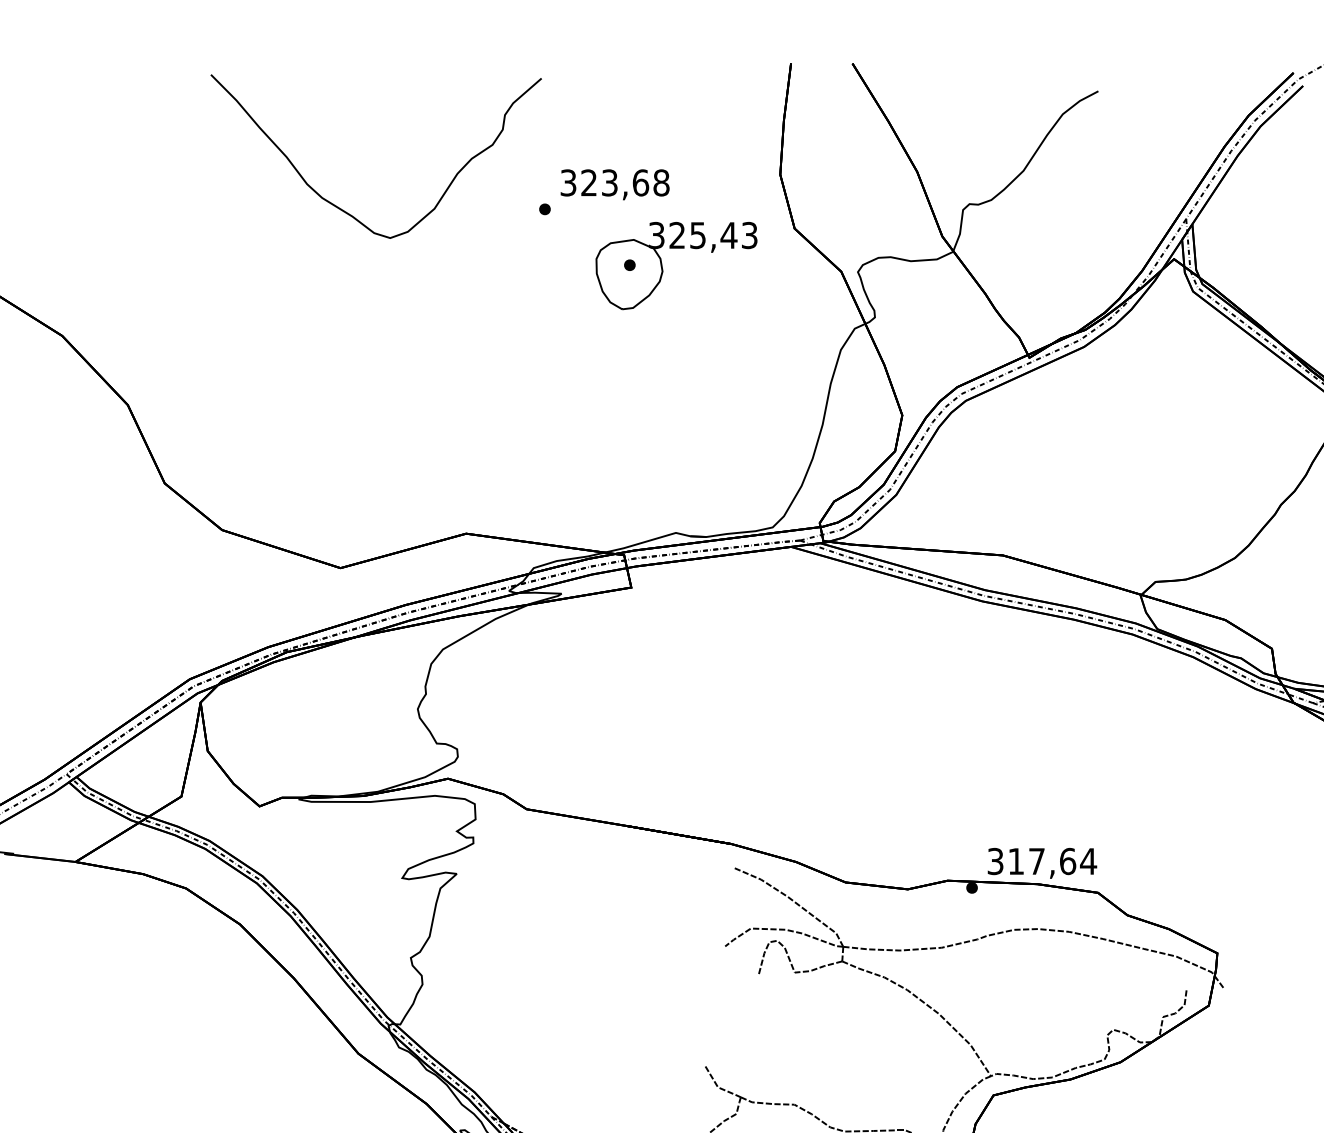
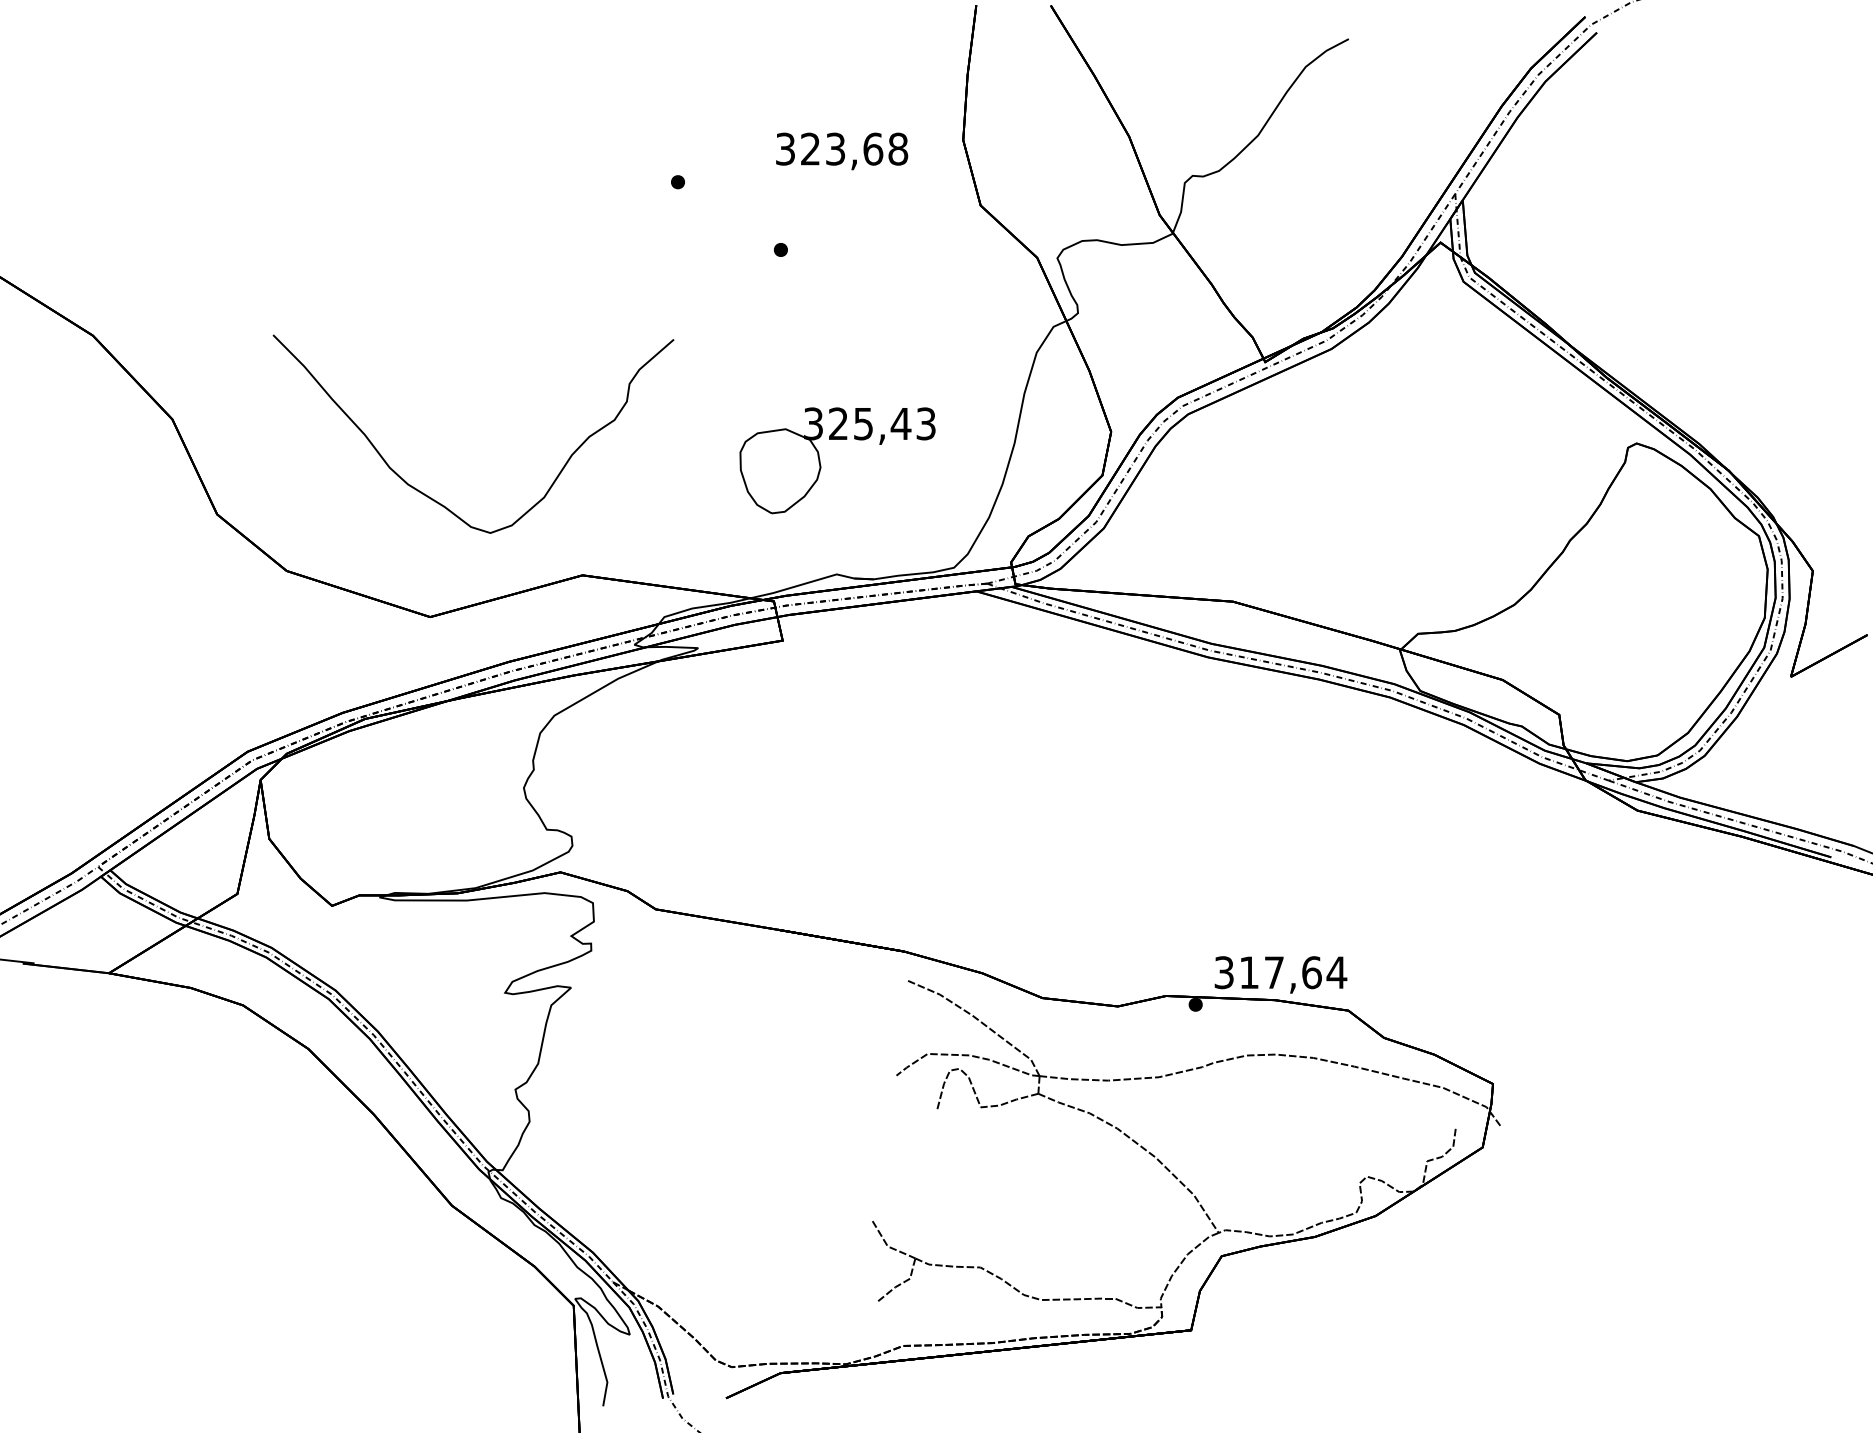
text: (615, 184) -> (842, 151), moved
curve: (345, 211) -> (436, 500), moved
part: (663, 269) -> (821, 465), moved

